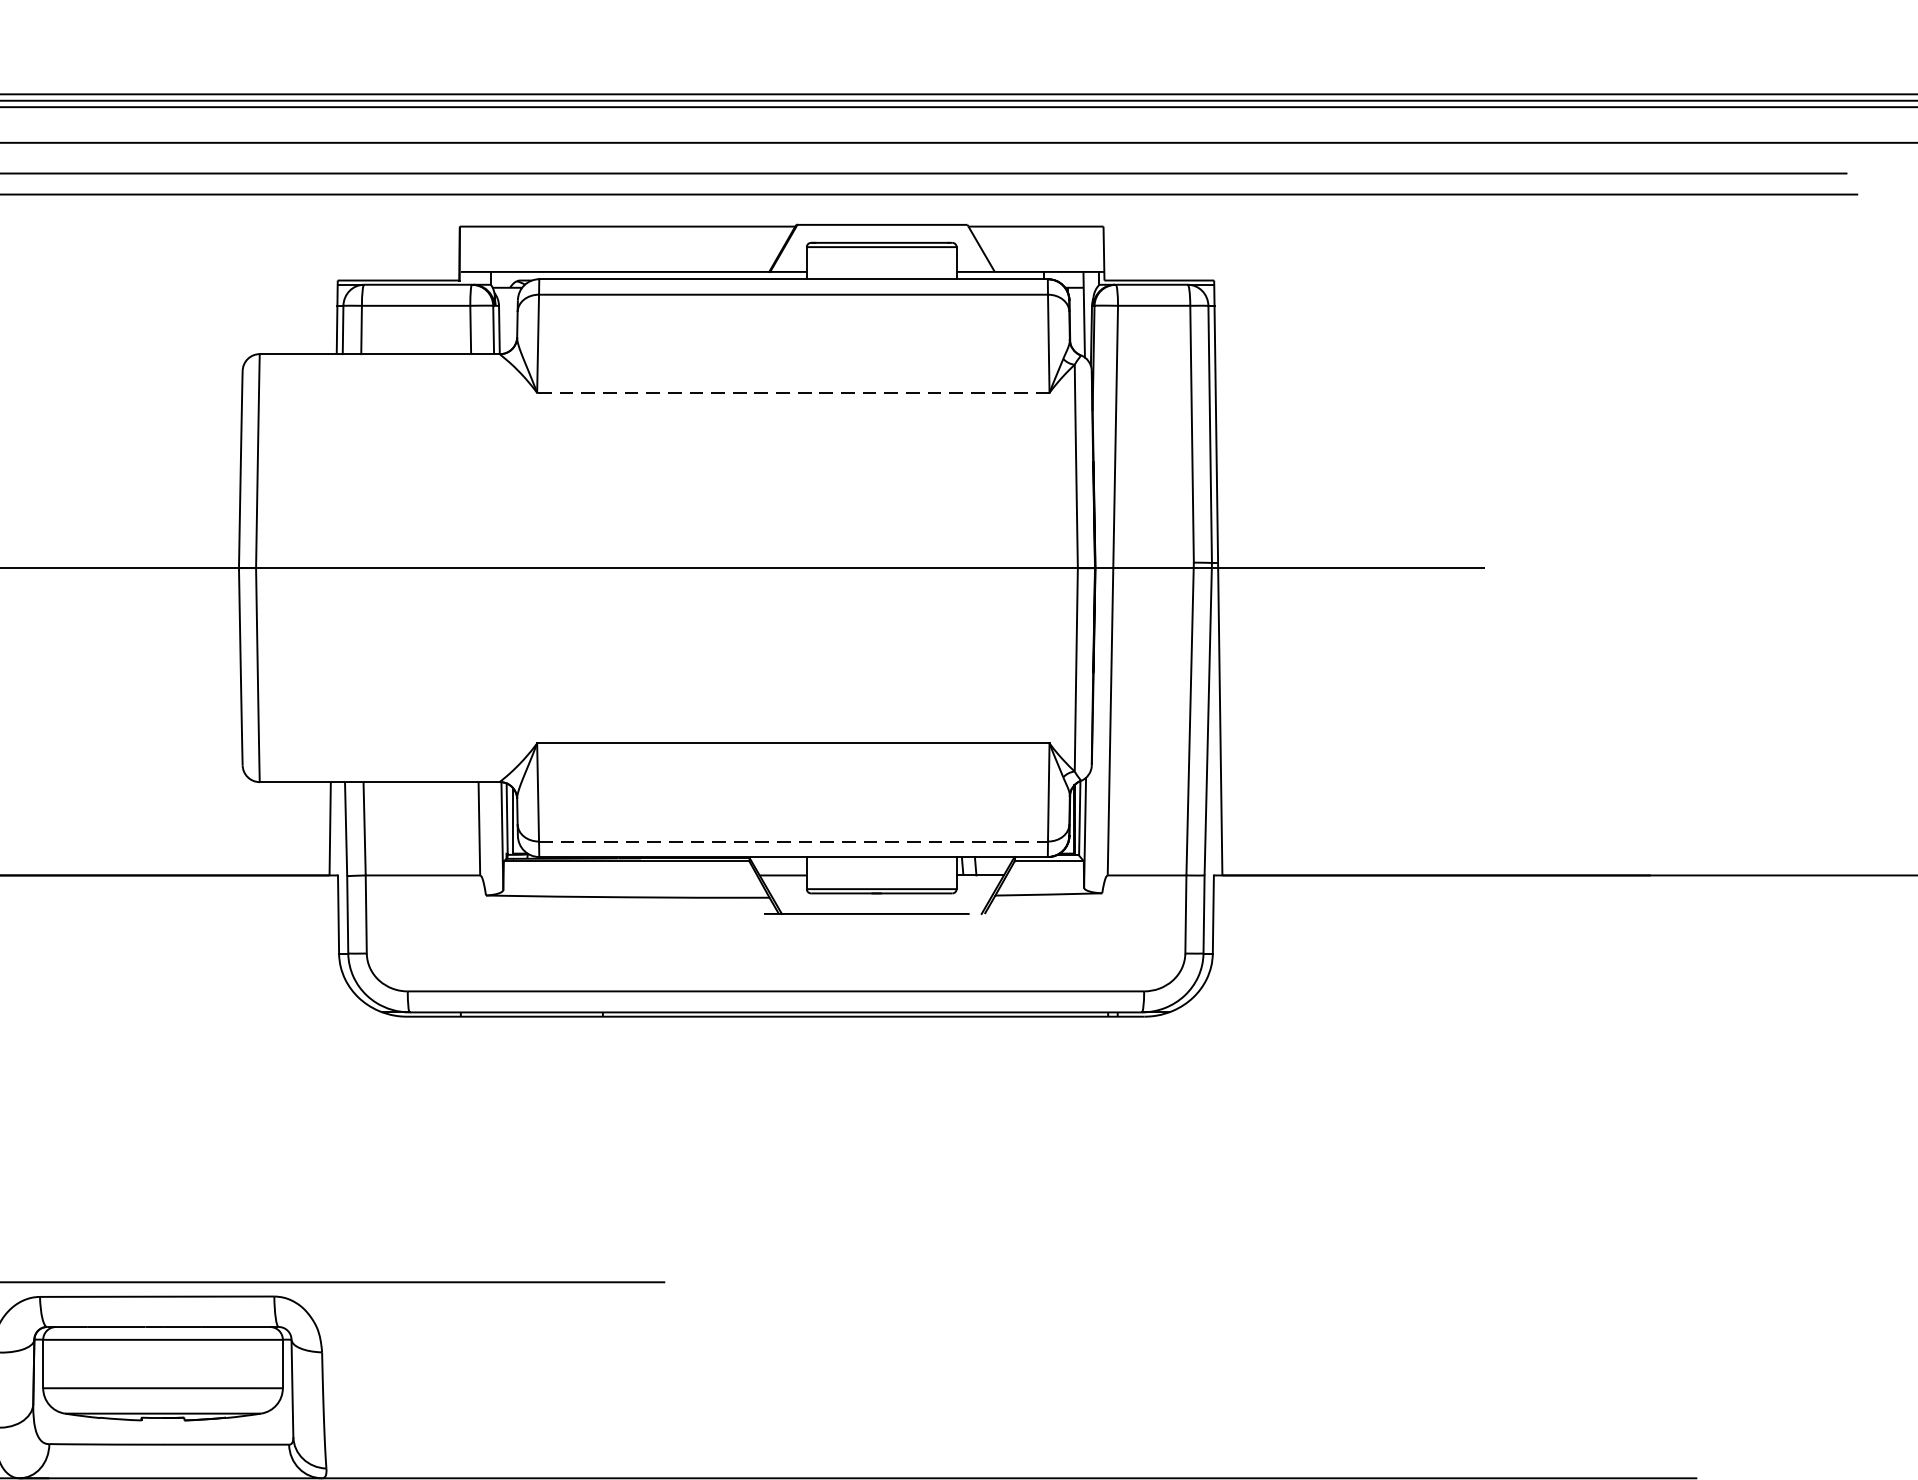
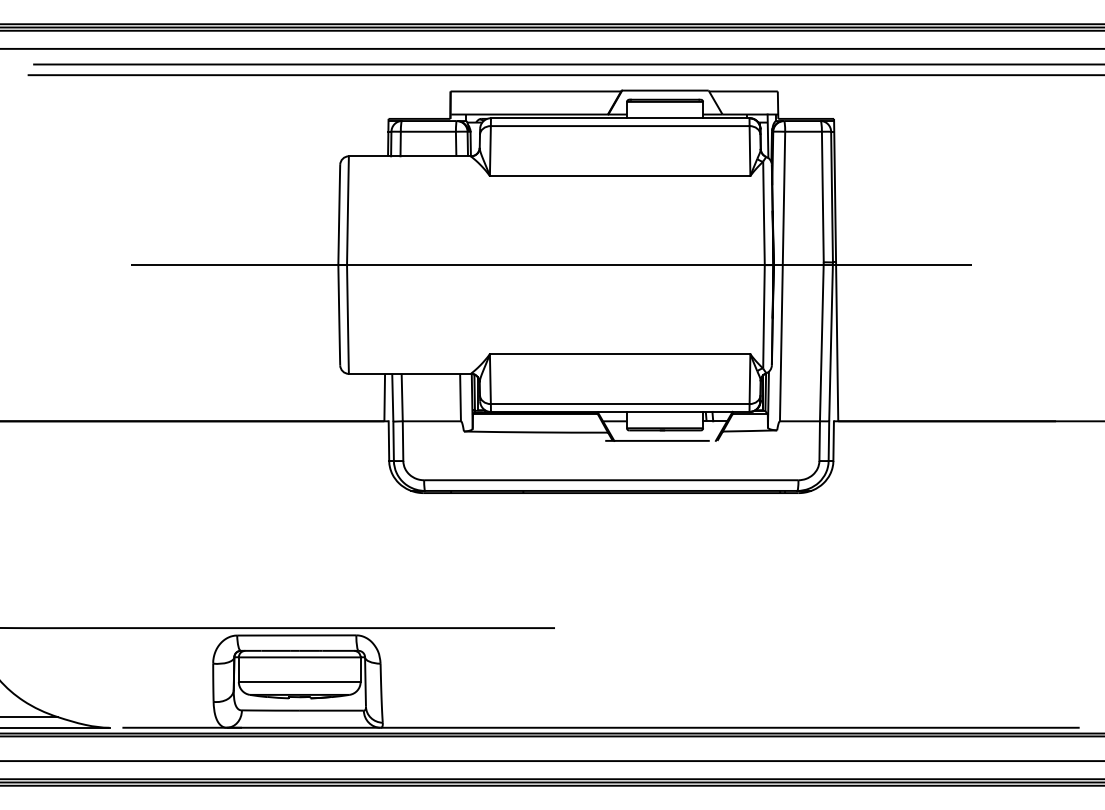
line: (792, 391) -> (619, 175), dashed -> solid
line: (794, 842) -> (620, 404), dashed -> solid

